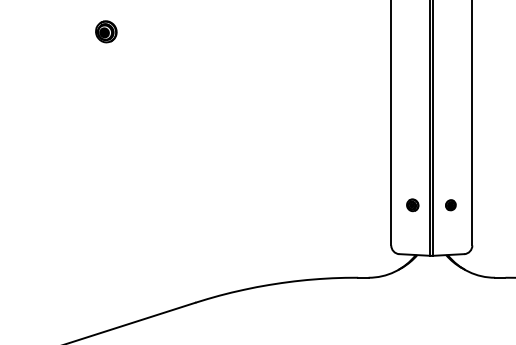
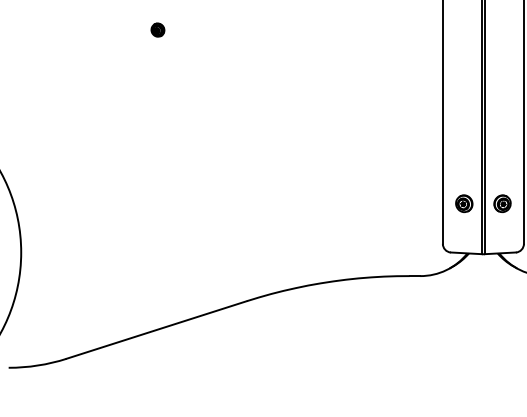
part: (105, 31) -> (157, 29), size x0.62
part: (412, 205) -> (464, 203), size x1.43
part: (450, 205) -> (502, 203), size x1.67

